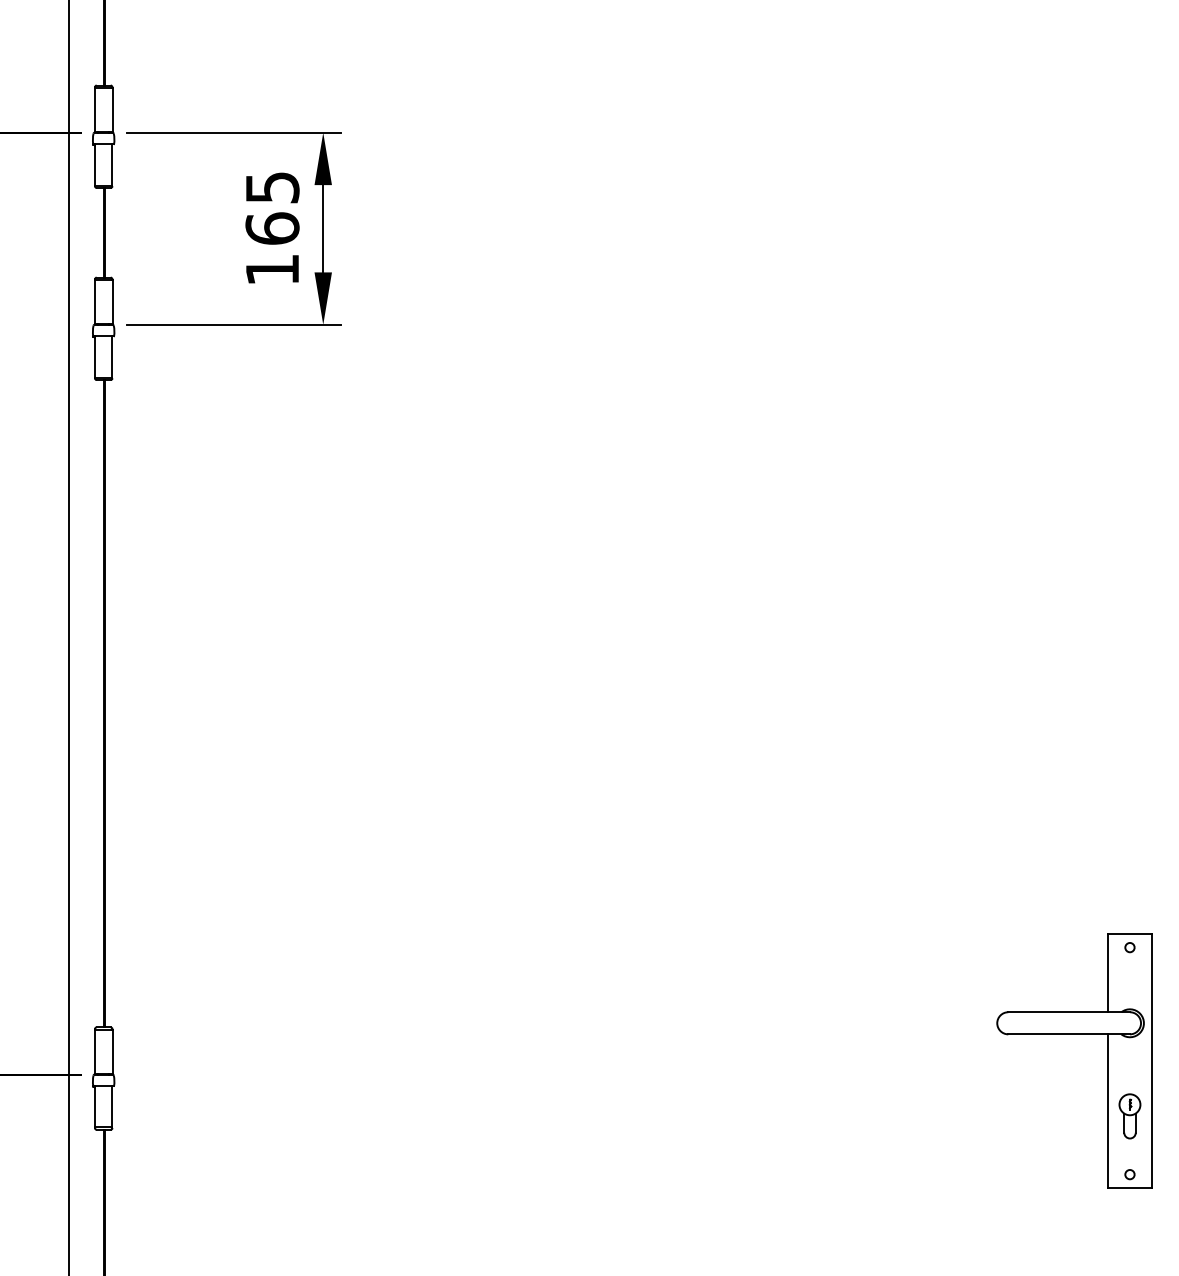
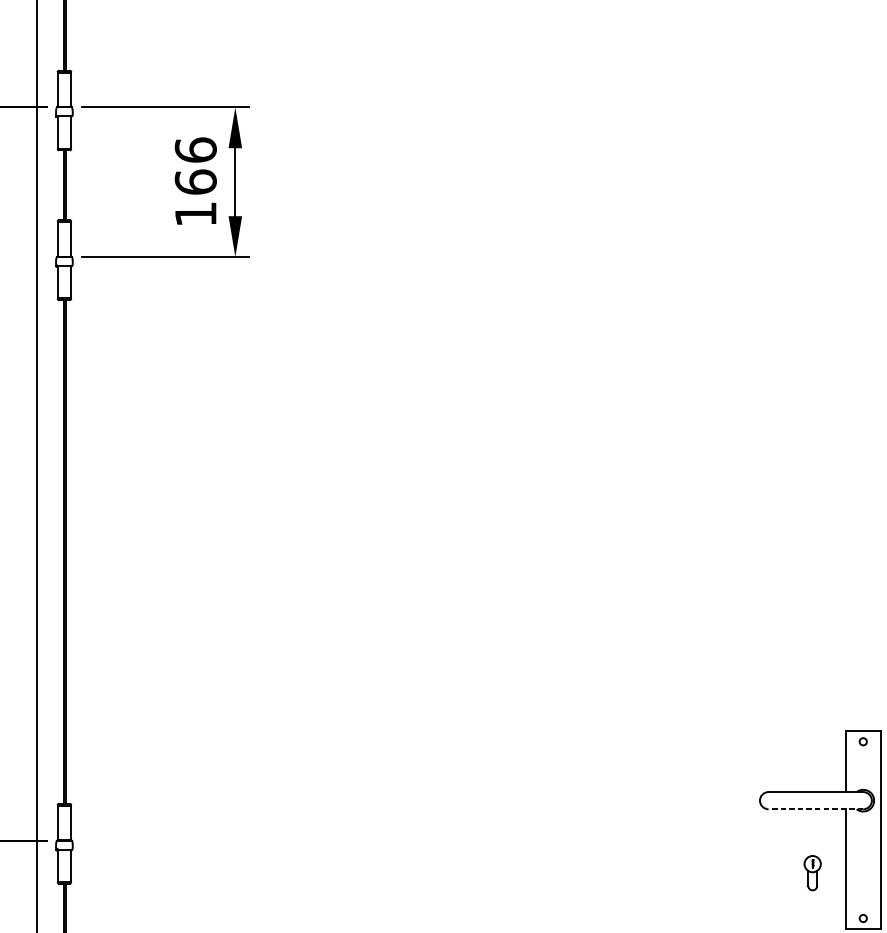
text: (272, 187) -> (195, 150), 165 -> 166
line: (1069, 1034) -> (816, 809), solid -> dashed
part: (1129, 1116) -> (812, 873), moved

